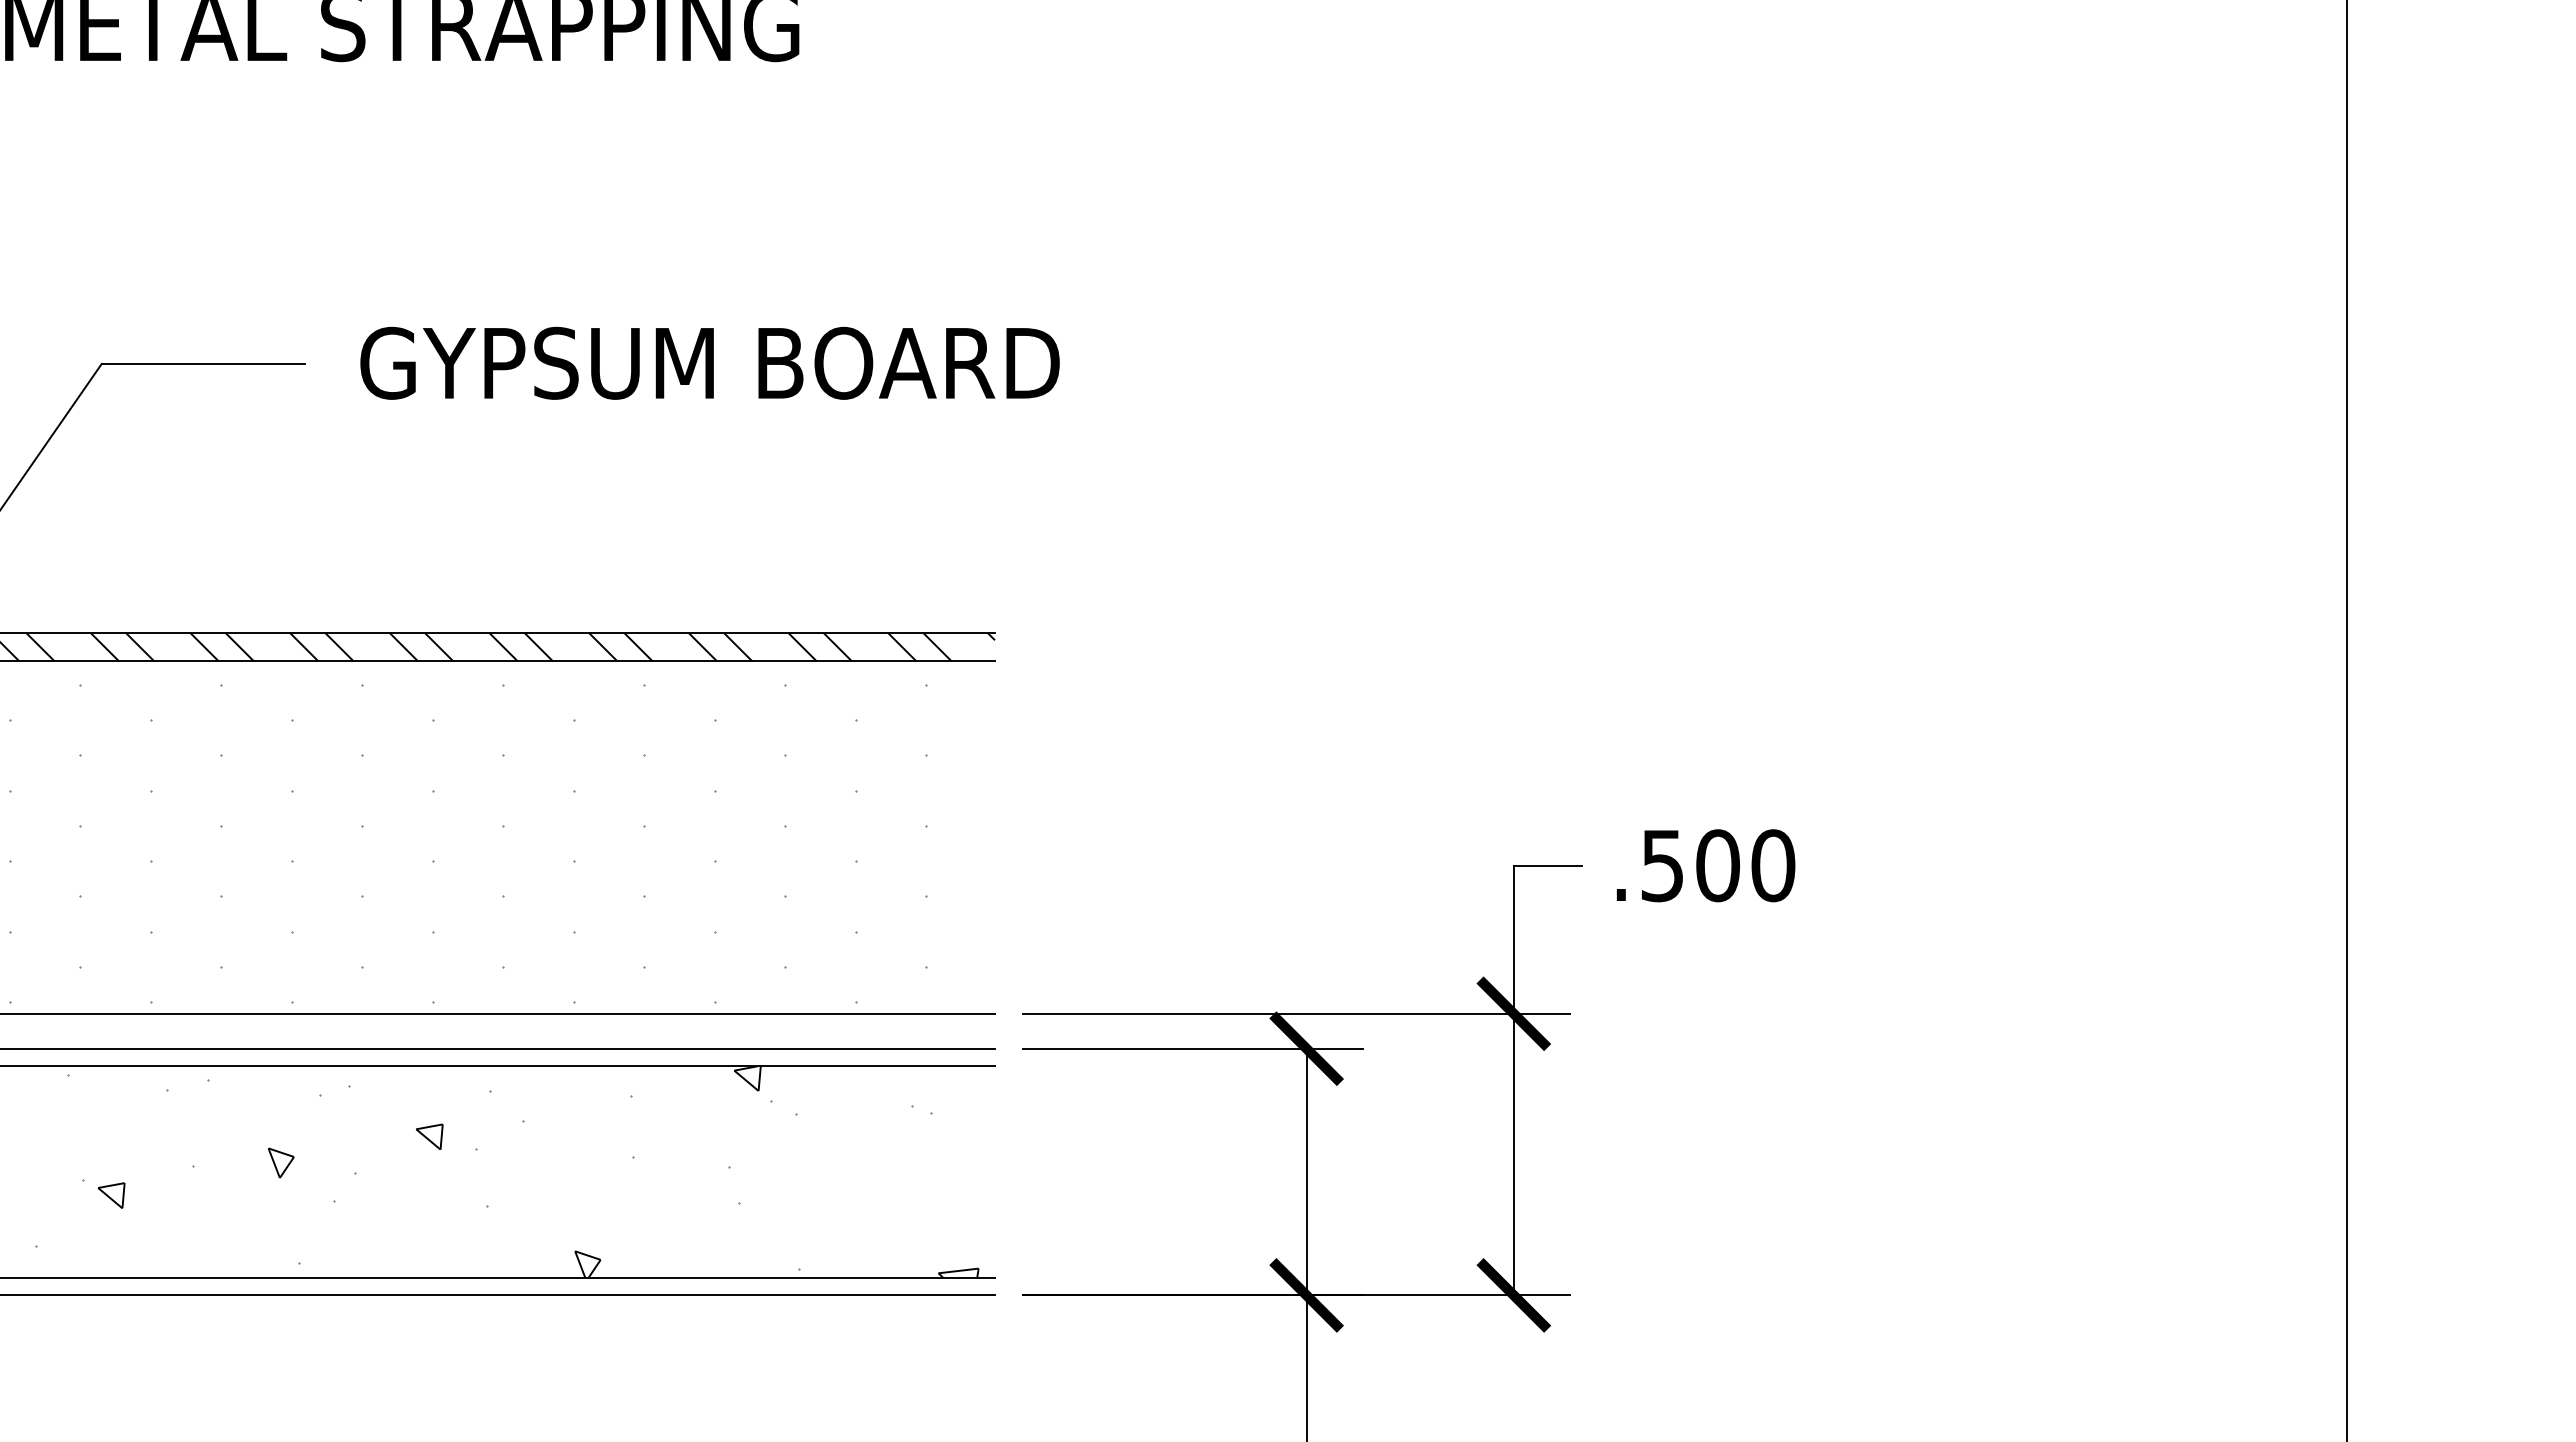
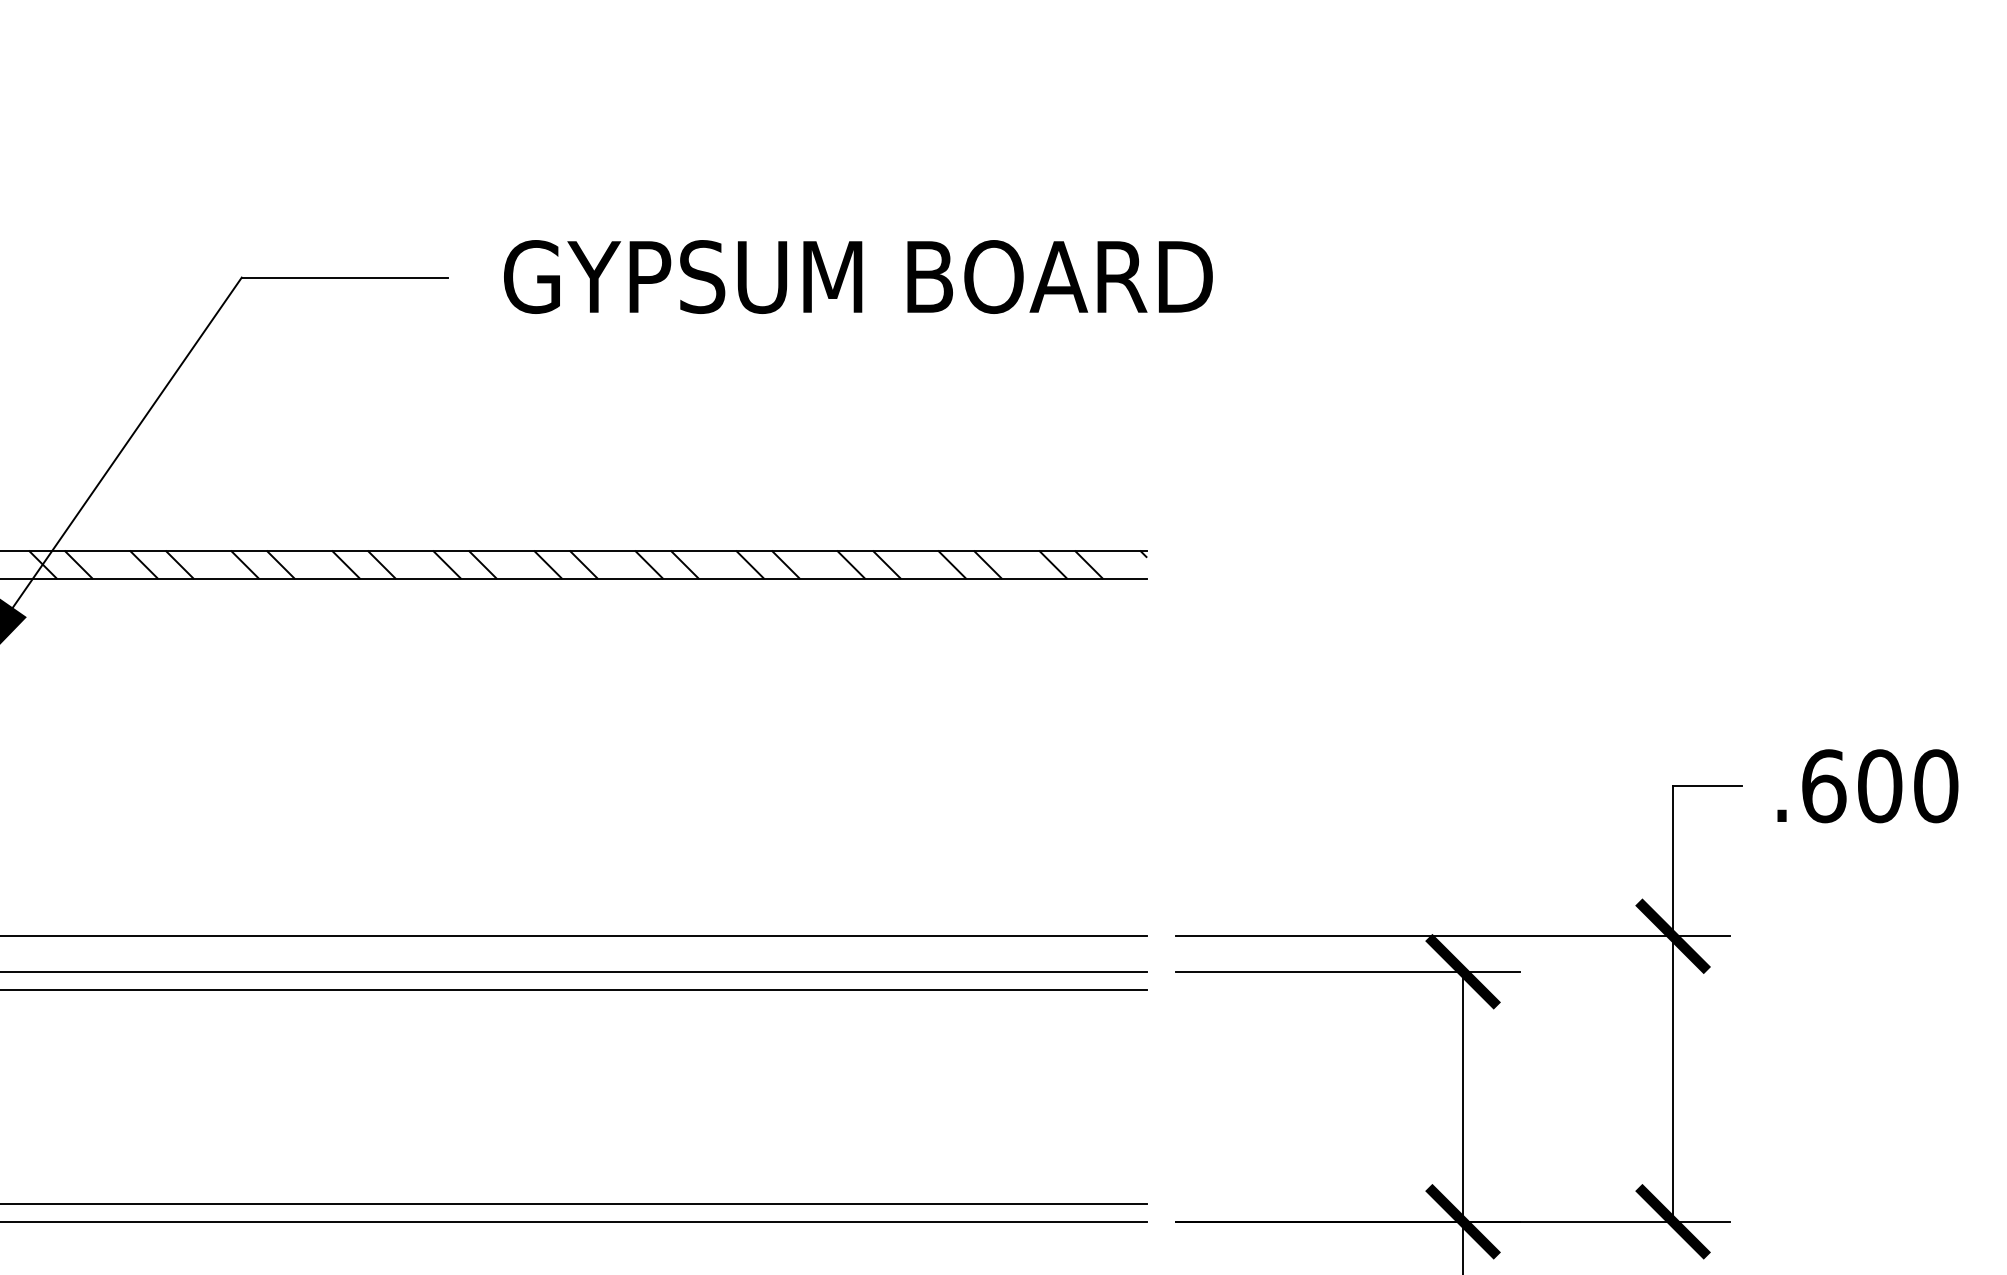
hatch: (467, 843) -> (612, 763), removed
text: (1662, 865) -> (1823, 785), .500 -> .600
hatch: (506, 1171) -> (652, 1096), removed

